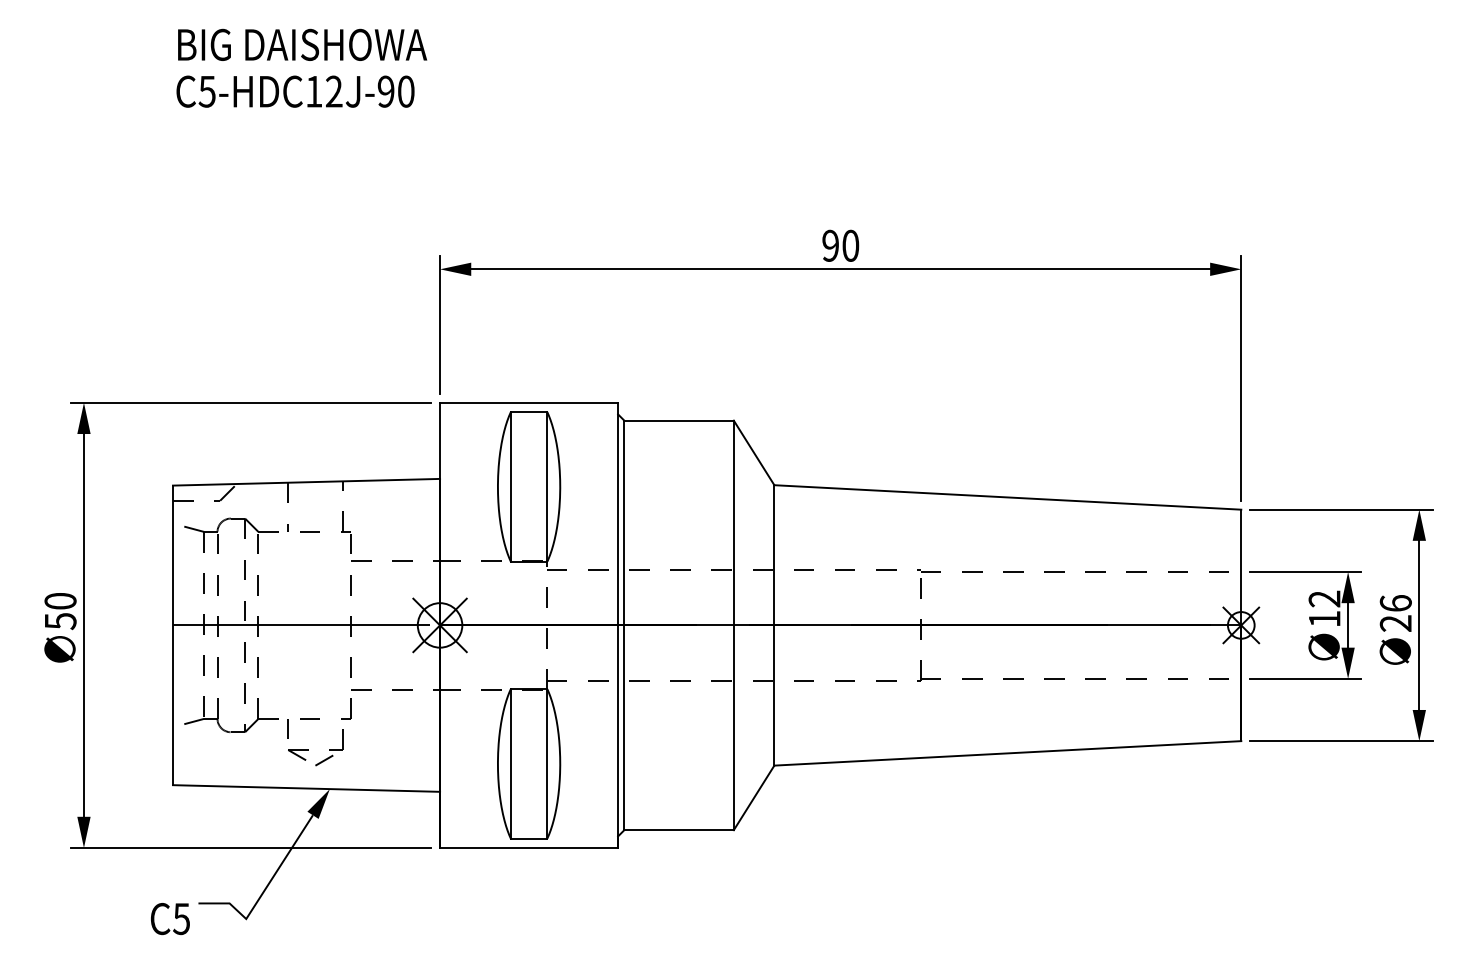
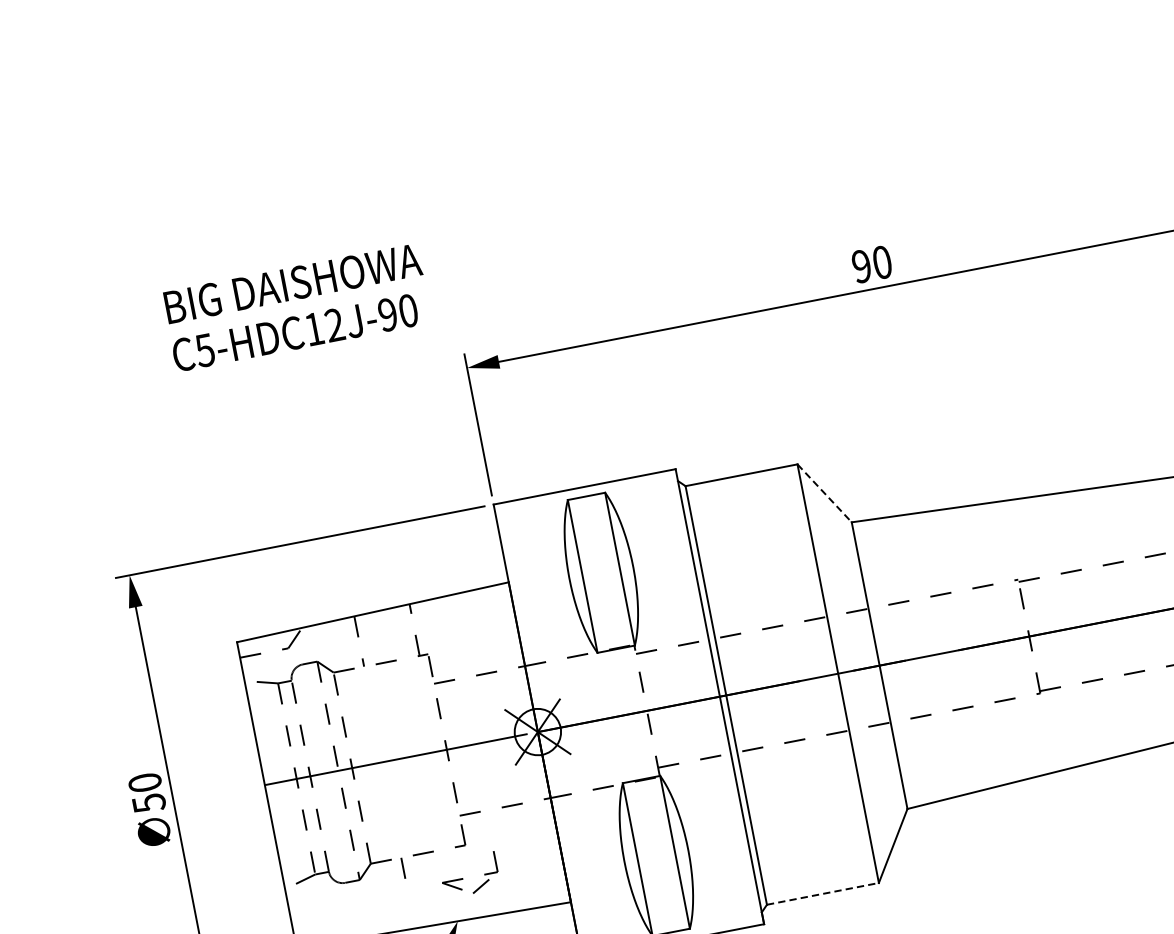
text: (301, 67) -> (296, 306), moved
line: (754, 453) -> (825, 493), solid -> dashed
part: (308, 749) -> (462, 878), moved
line: (679, 830) -> (823, 894), solid -> dashed

